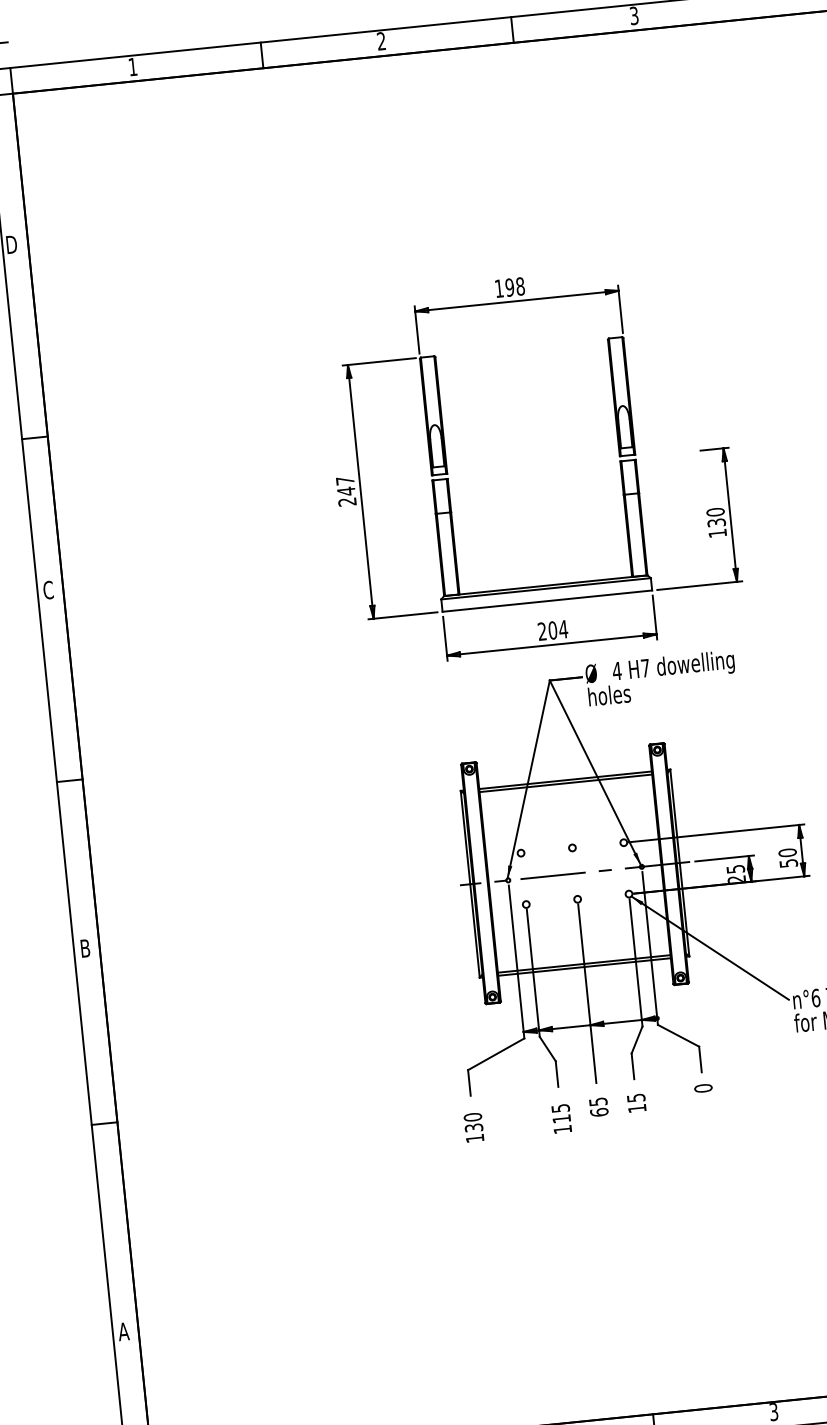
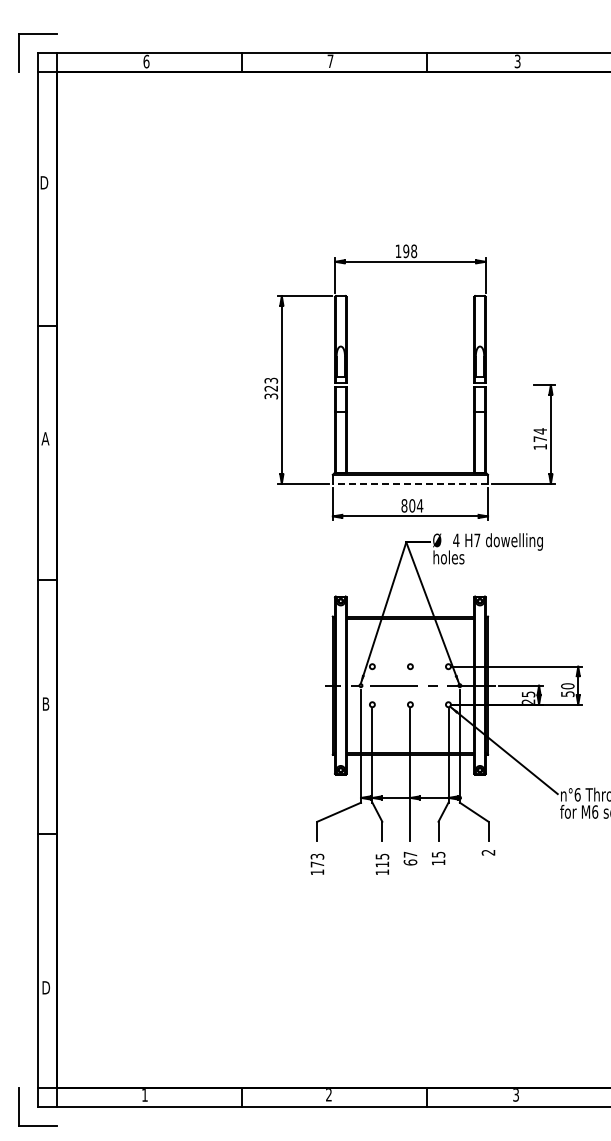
text: (381, 40) -> (330, 60), 2 -> 7
text: (132, 66) -> (146, 61), 1 -> 6
text: (346, 491) -> (271, 388), 247 -> 323
text: (716, 517) -> (540, 435), 130 -> 174
text: (48, 589) -> (45, 438), C -> A
line: (547, 600) -> (410, 483), solid -> dashed
text: (542, 631) -> (404, 505), 204 -> 804
text: (703, 1088) -> (488, 852), 0 -> 2
text: (598, 1101) -> (410, 854), 65 -> 67
text: (473, 1122) -> (317, 860), 130 -> 173
text: (123, 1331) -> (45, 987), A -> D

